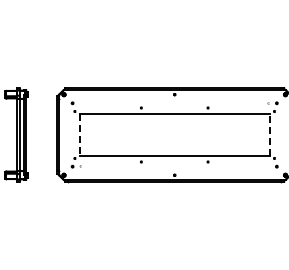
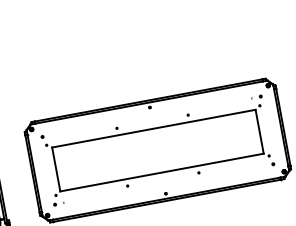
line: (79, 134) -> (56, 168), dashed -> solid
line: (269, 134) -> (259, 131), dashed -> solid

